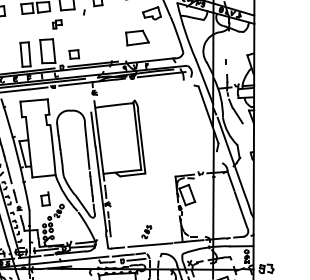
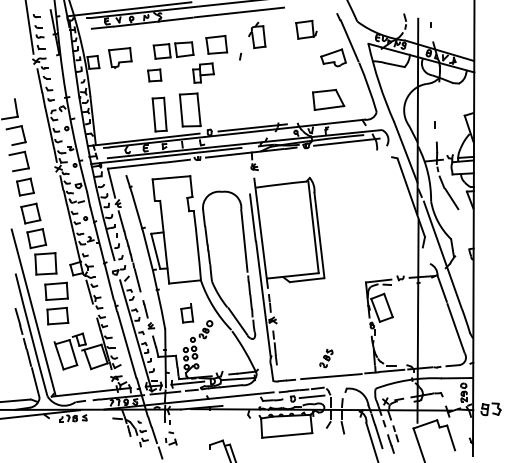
part: (57, 23) -> (203, 72), size x1.67
part: (137, 37) -> (328, 99), moved
part: (74, 54) -> (154, 75), moved

